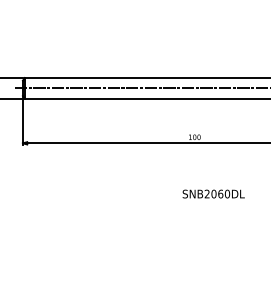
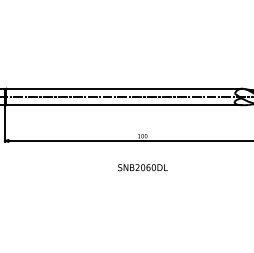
text: (213, 193) -> (142, 167), moved

